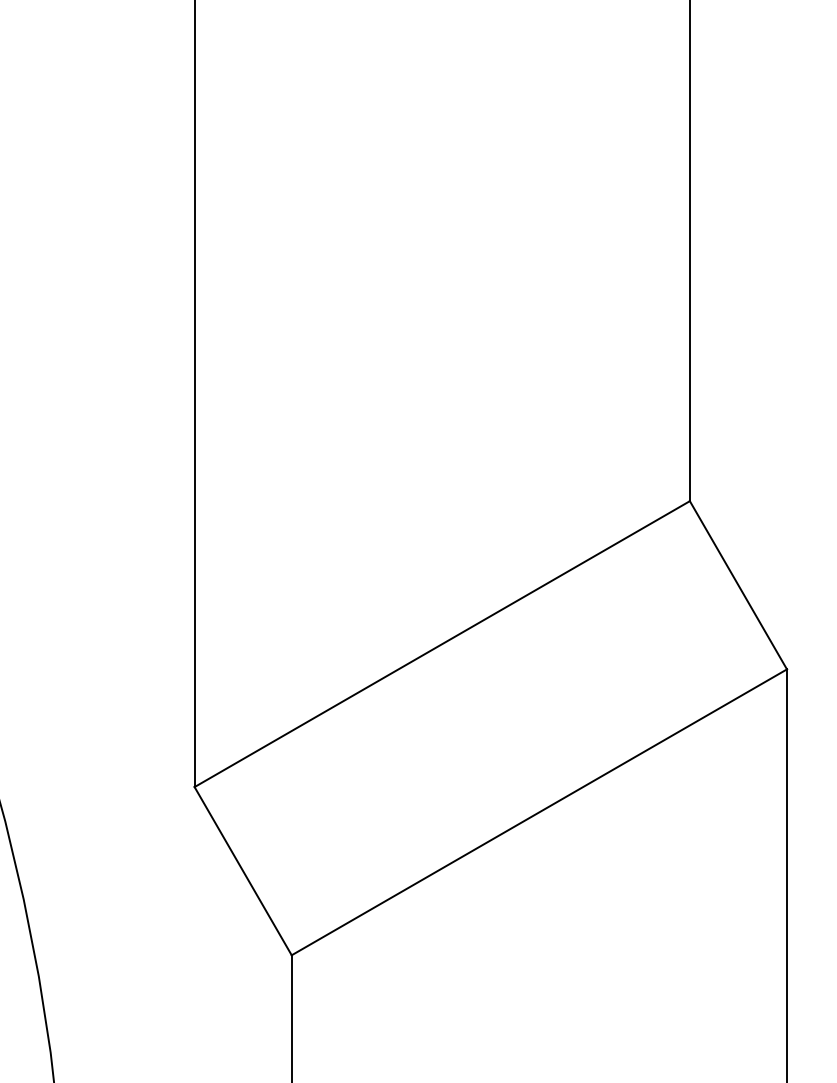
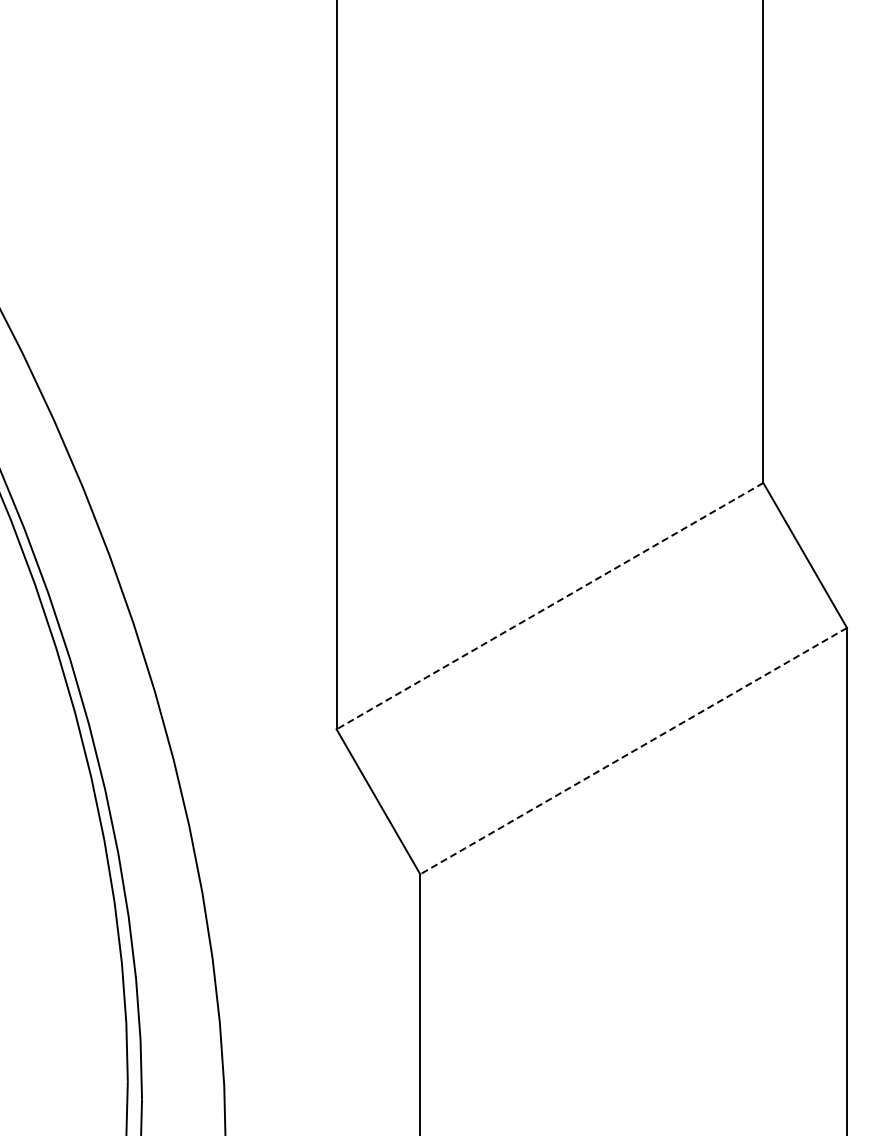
line: (441, 644) -> (549, 606), solid -> dashed
line: (539, 812) -> (633, 751), solid -> dashed

